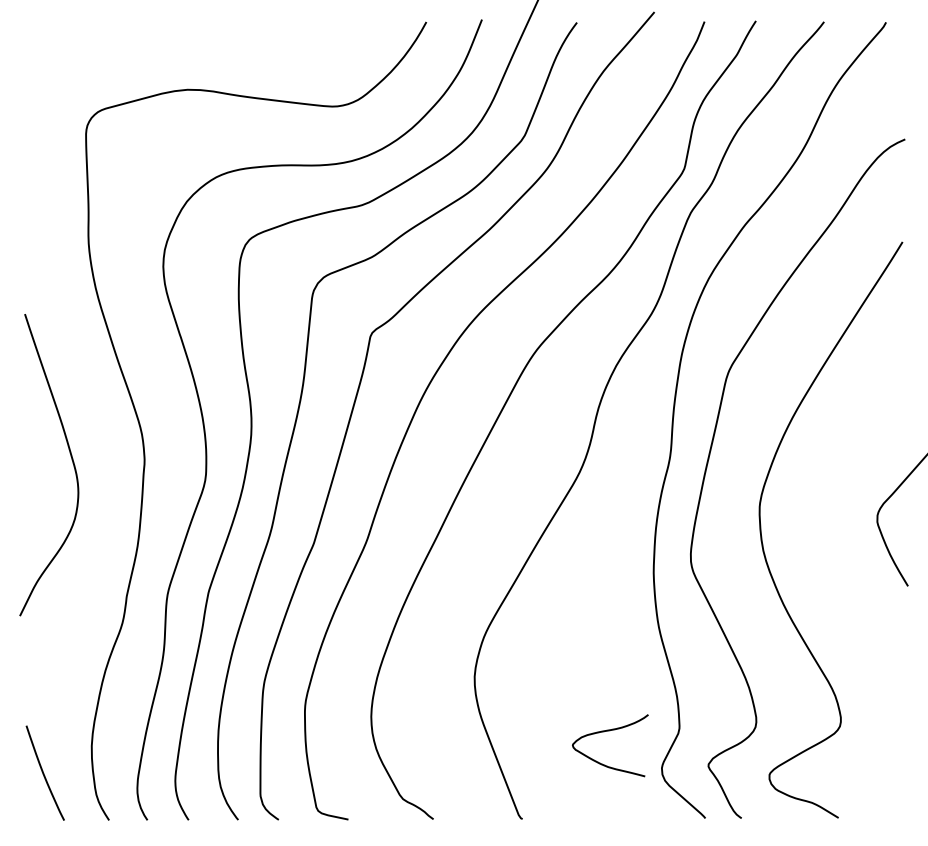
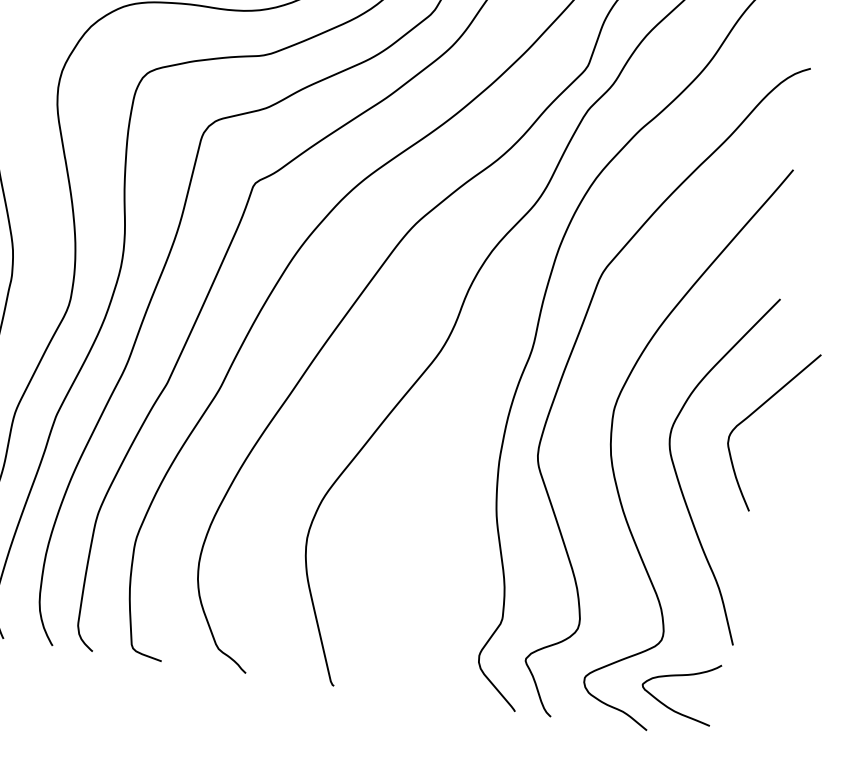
curve: (833, 563) -> (678, 477), added
curve: (610, 731) -> (682, 676), moved

